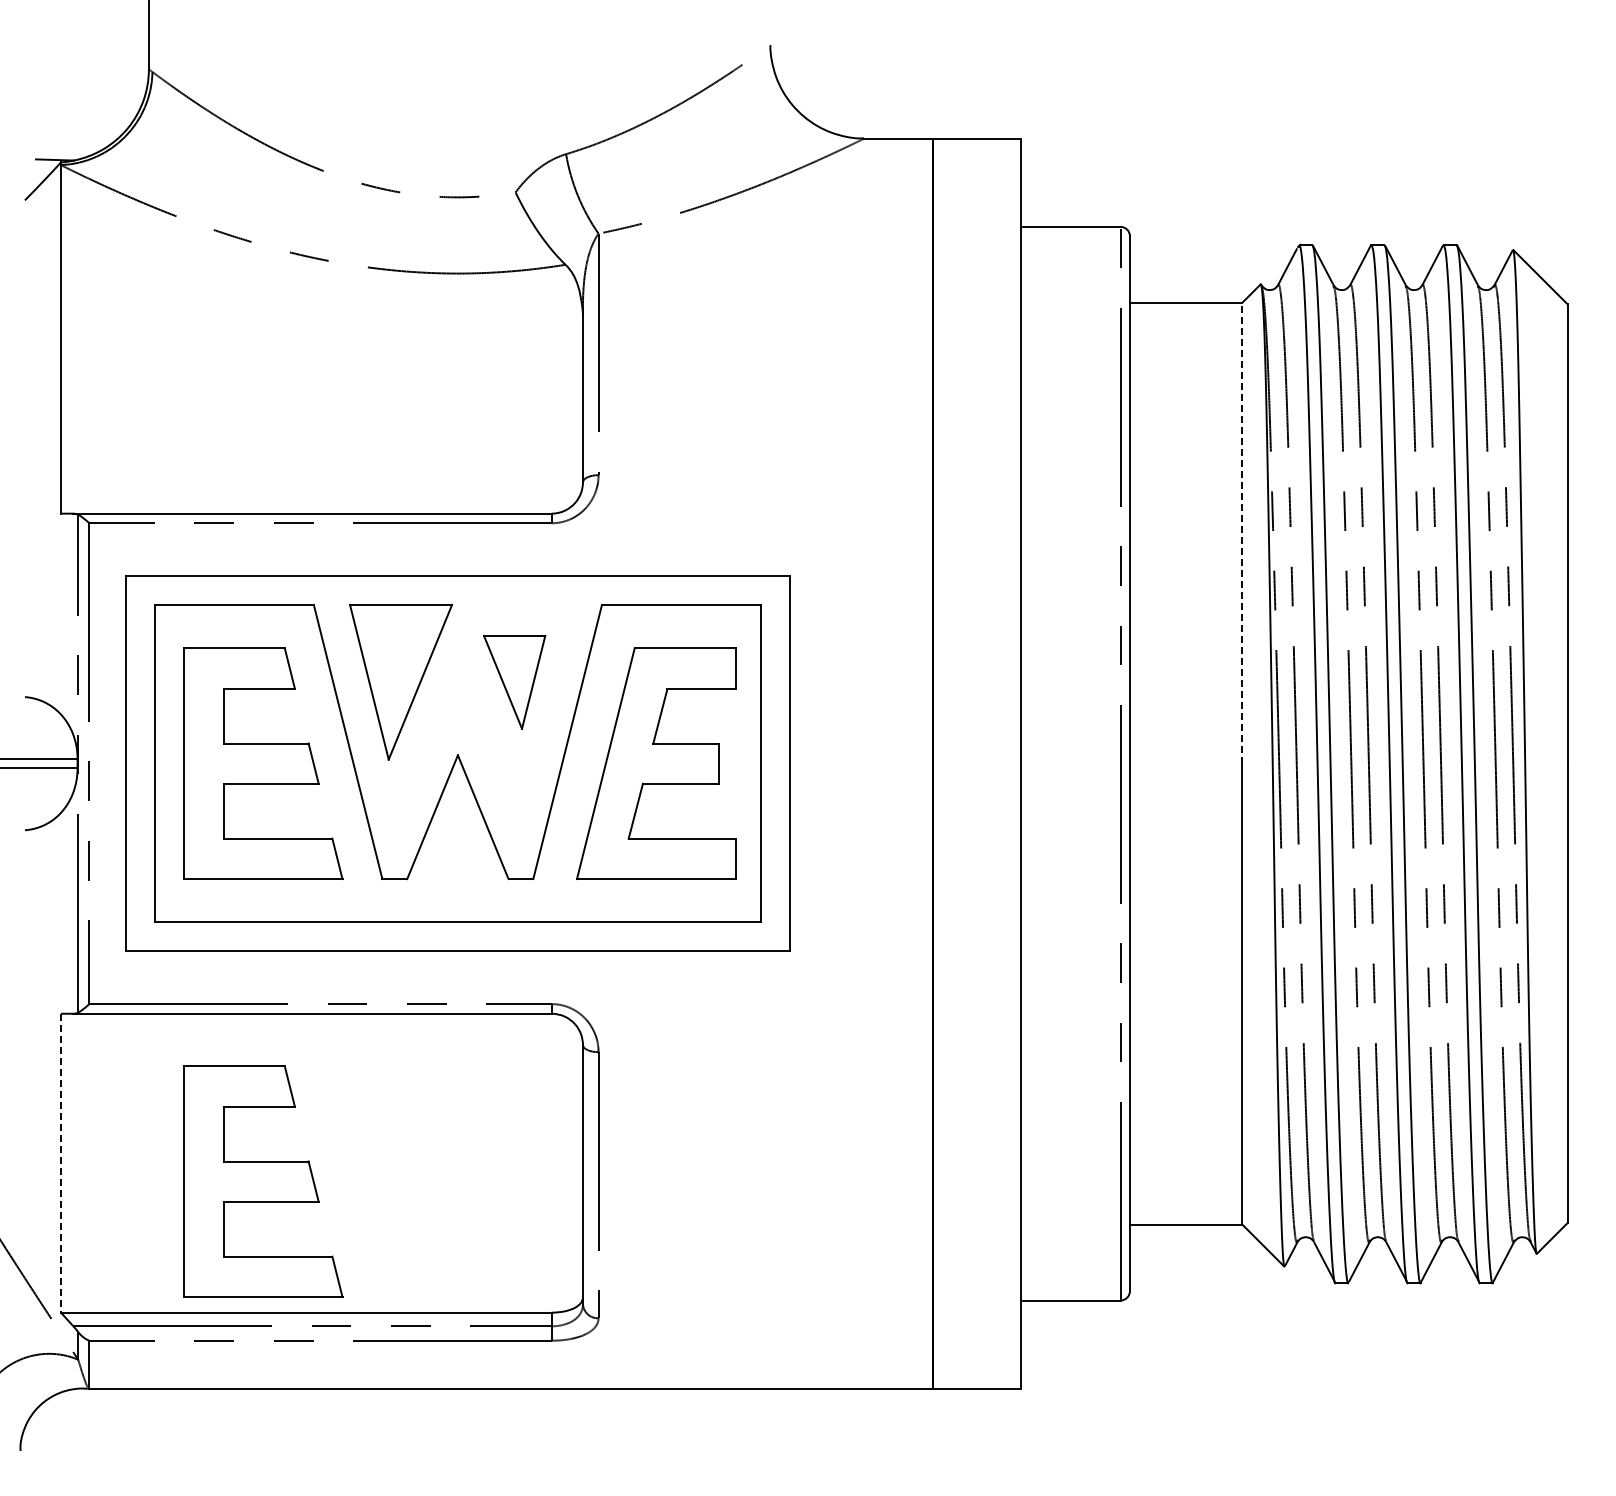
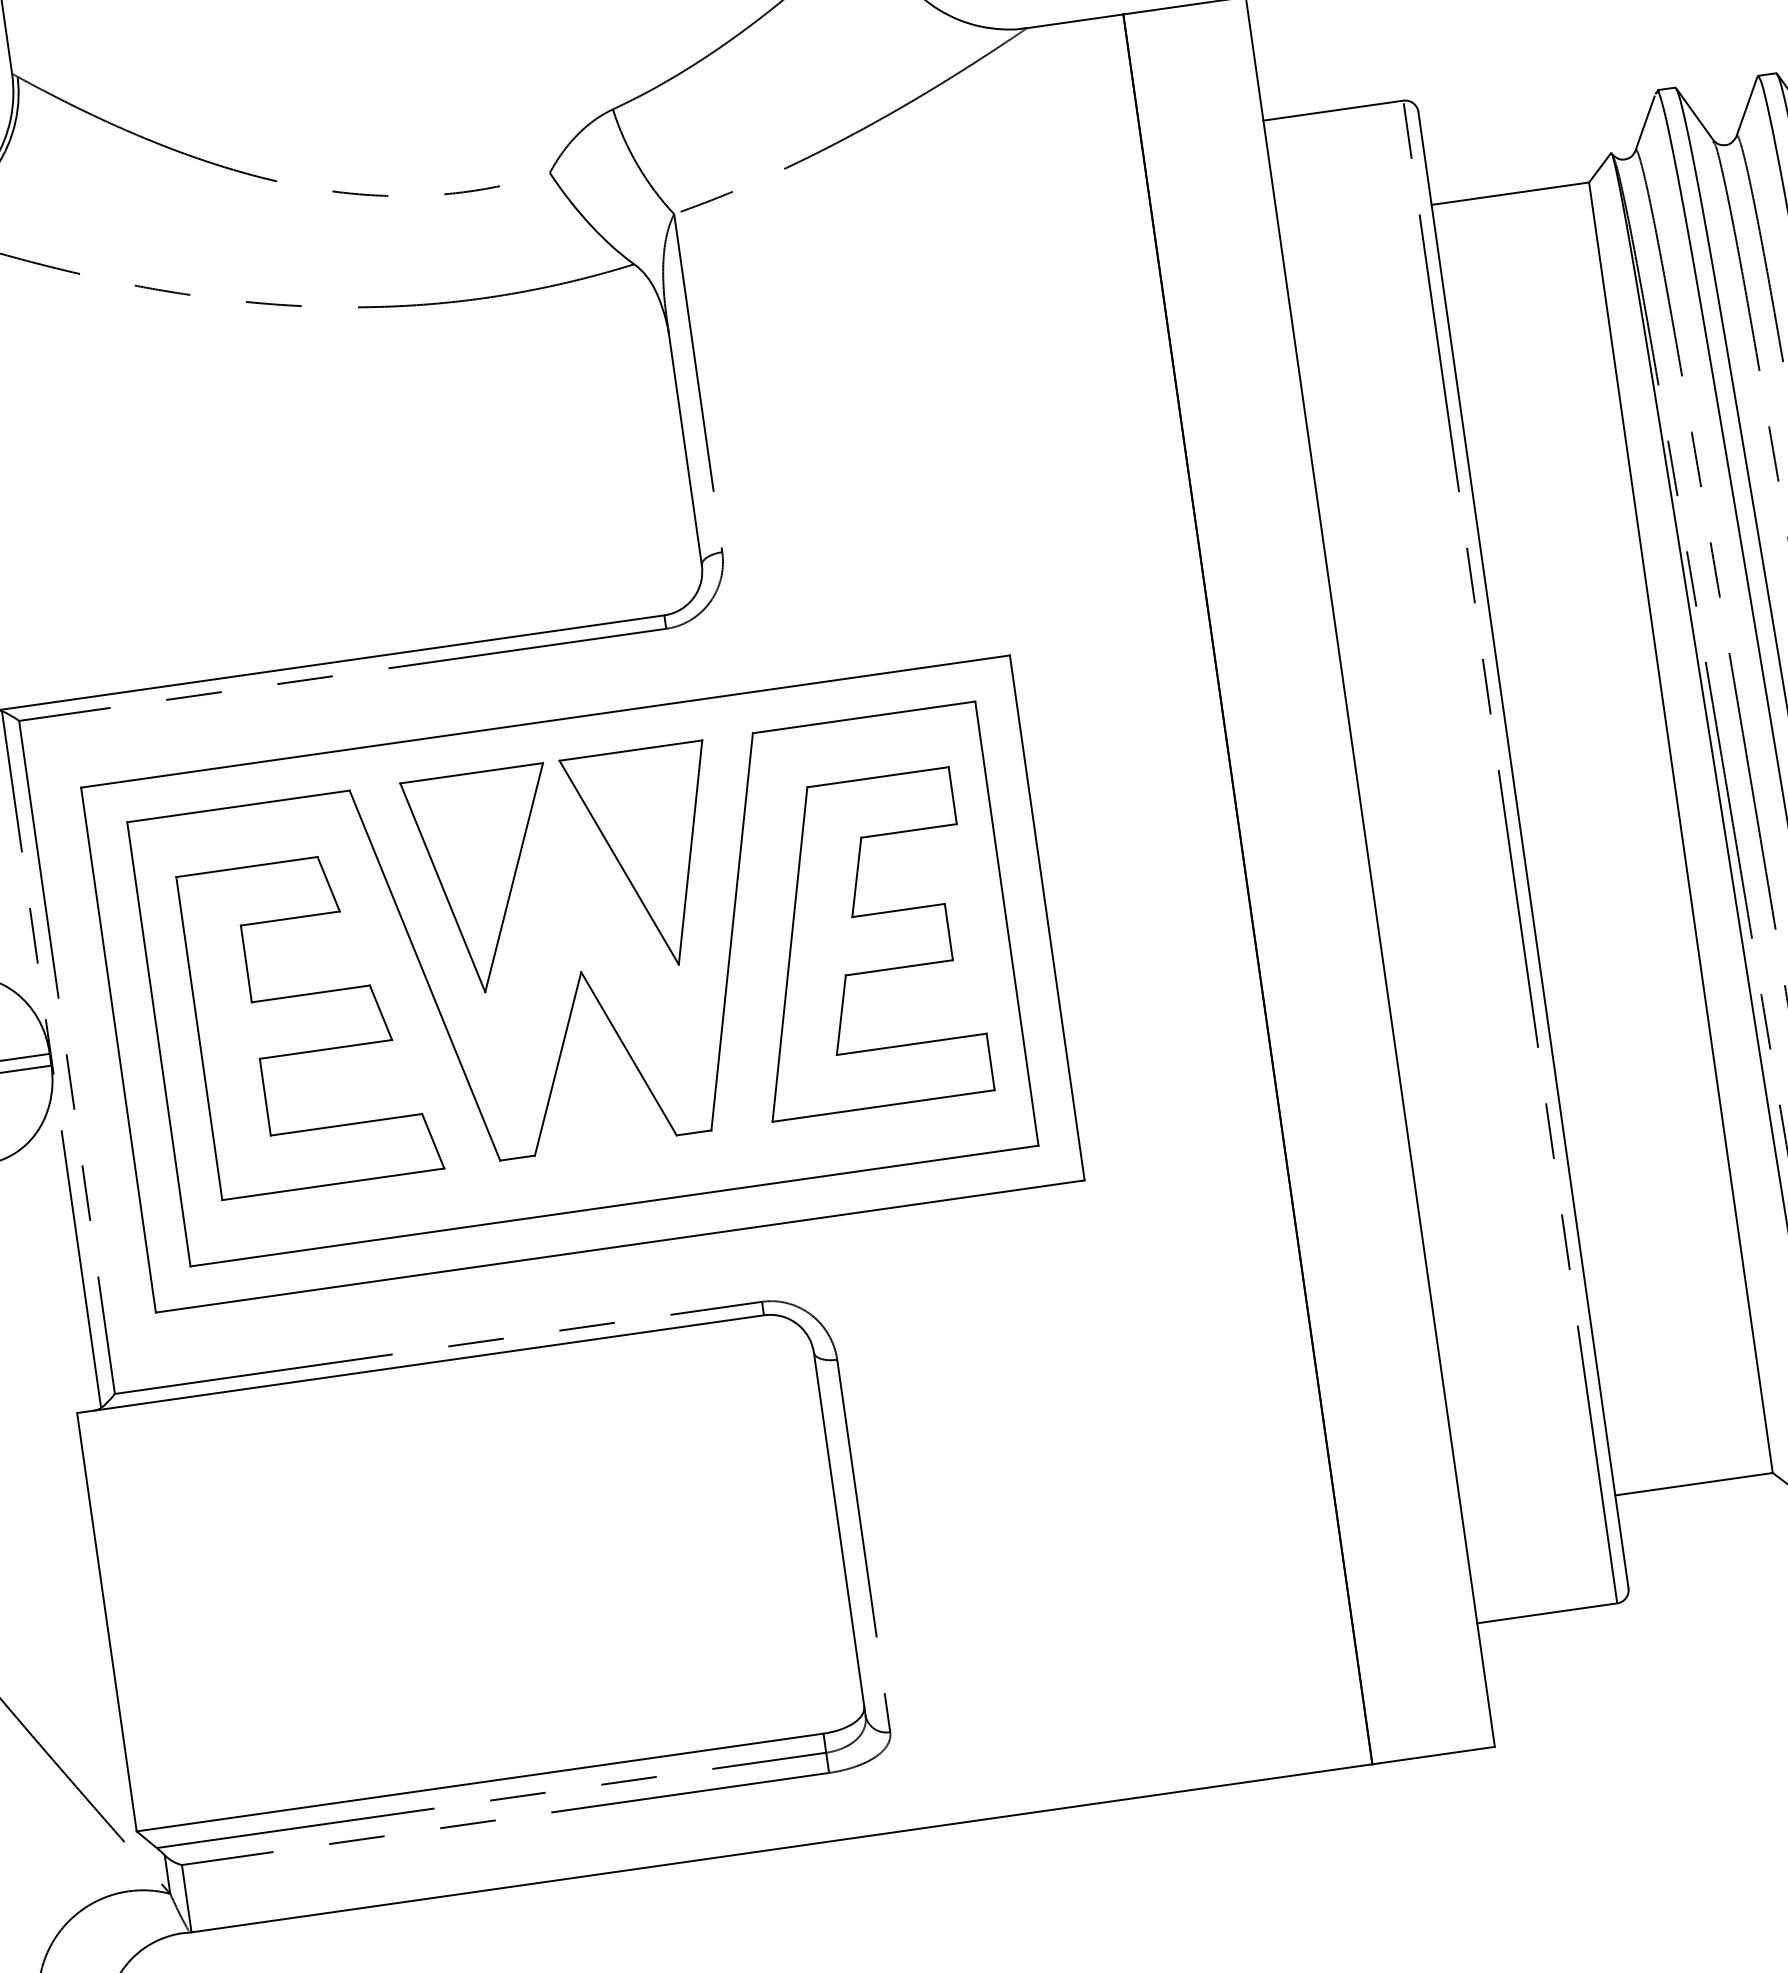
line: (1242, 533) -> (1635, 505), dashed -> solid
part: (514, 682) -> (645, 859), size x1.67
line: (60, 1163) -> (106, 1622), dashed -> solid
part: (263, 1181) -> (394, 1607), removed

